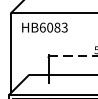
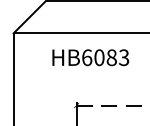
text: (44, 27) -> (90, 57), moved

